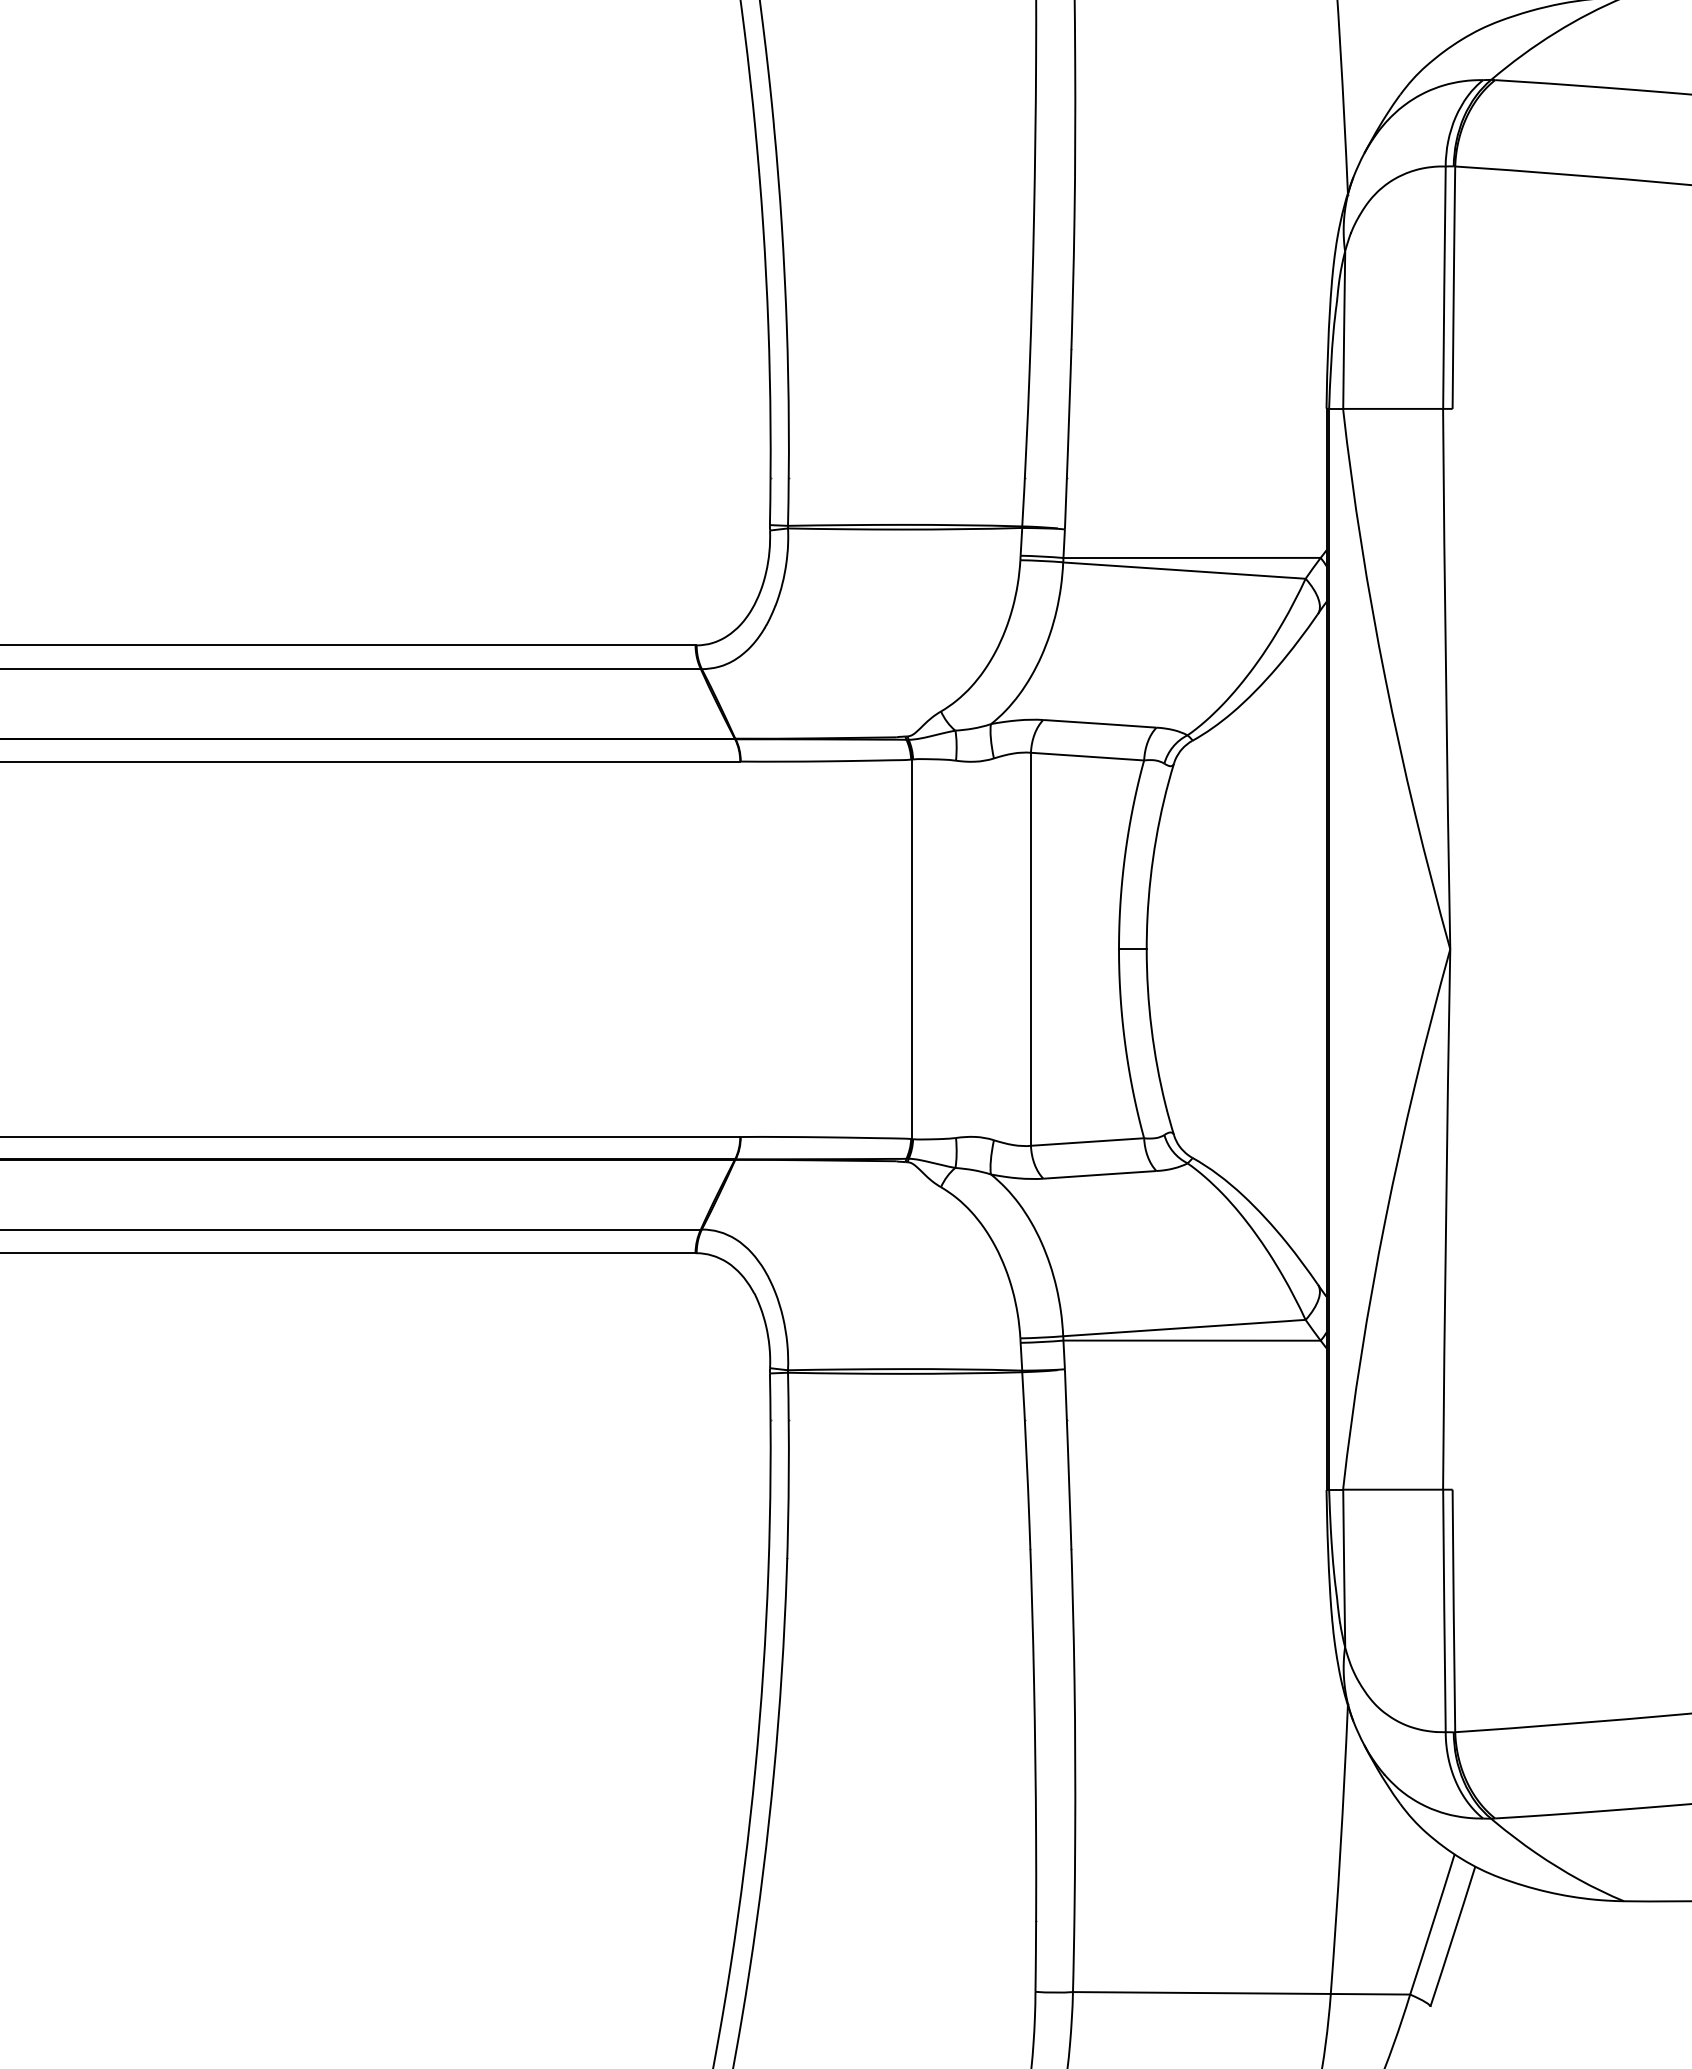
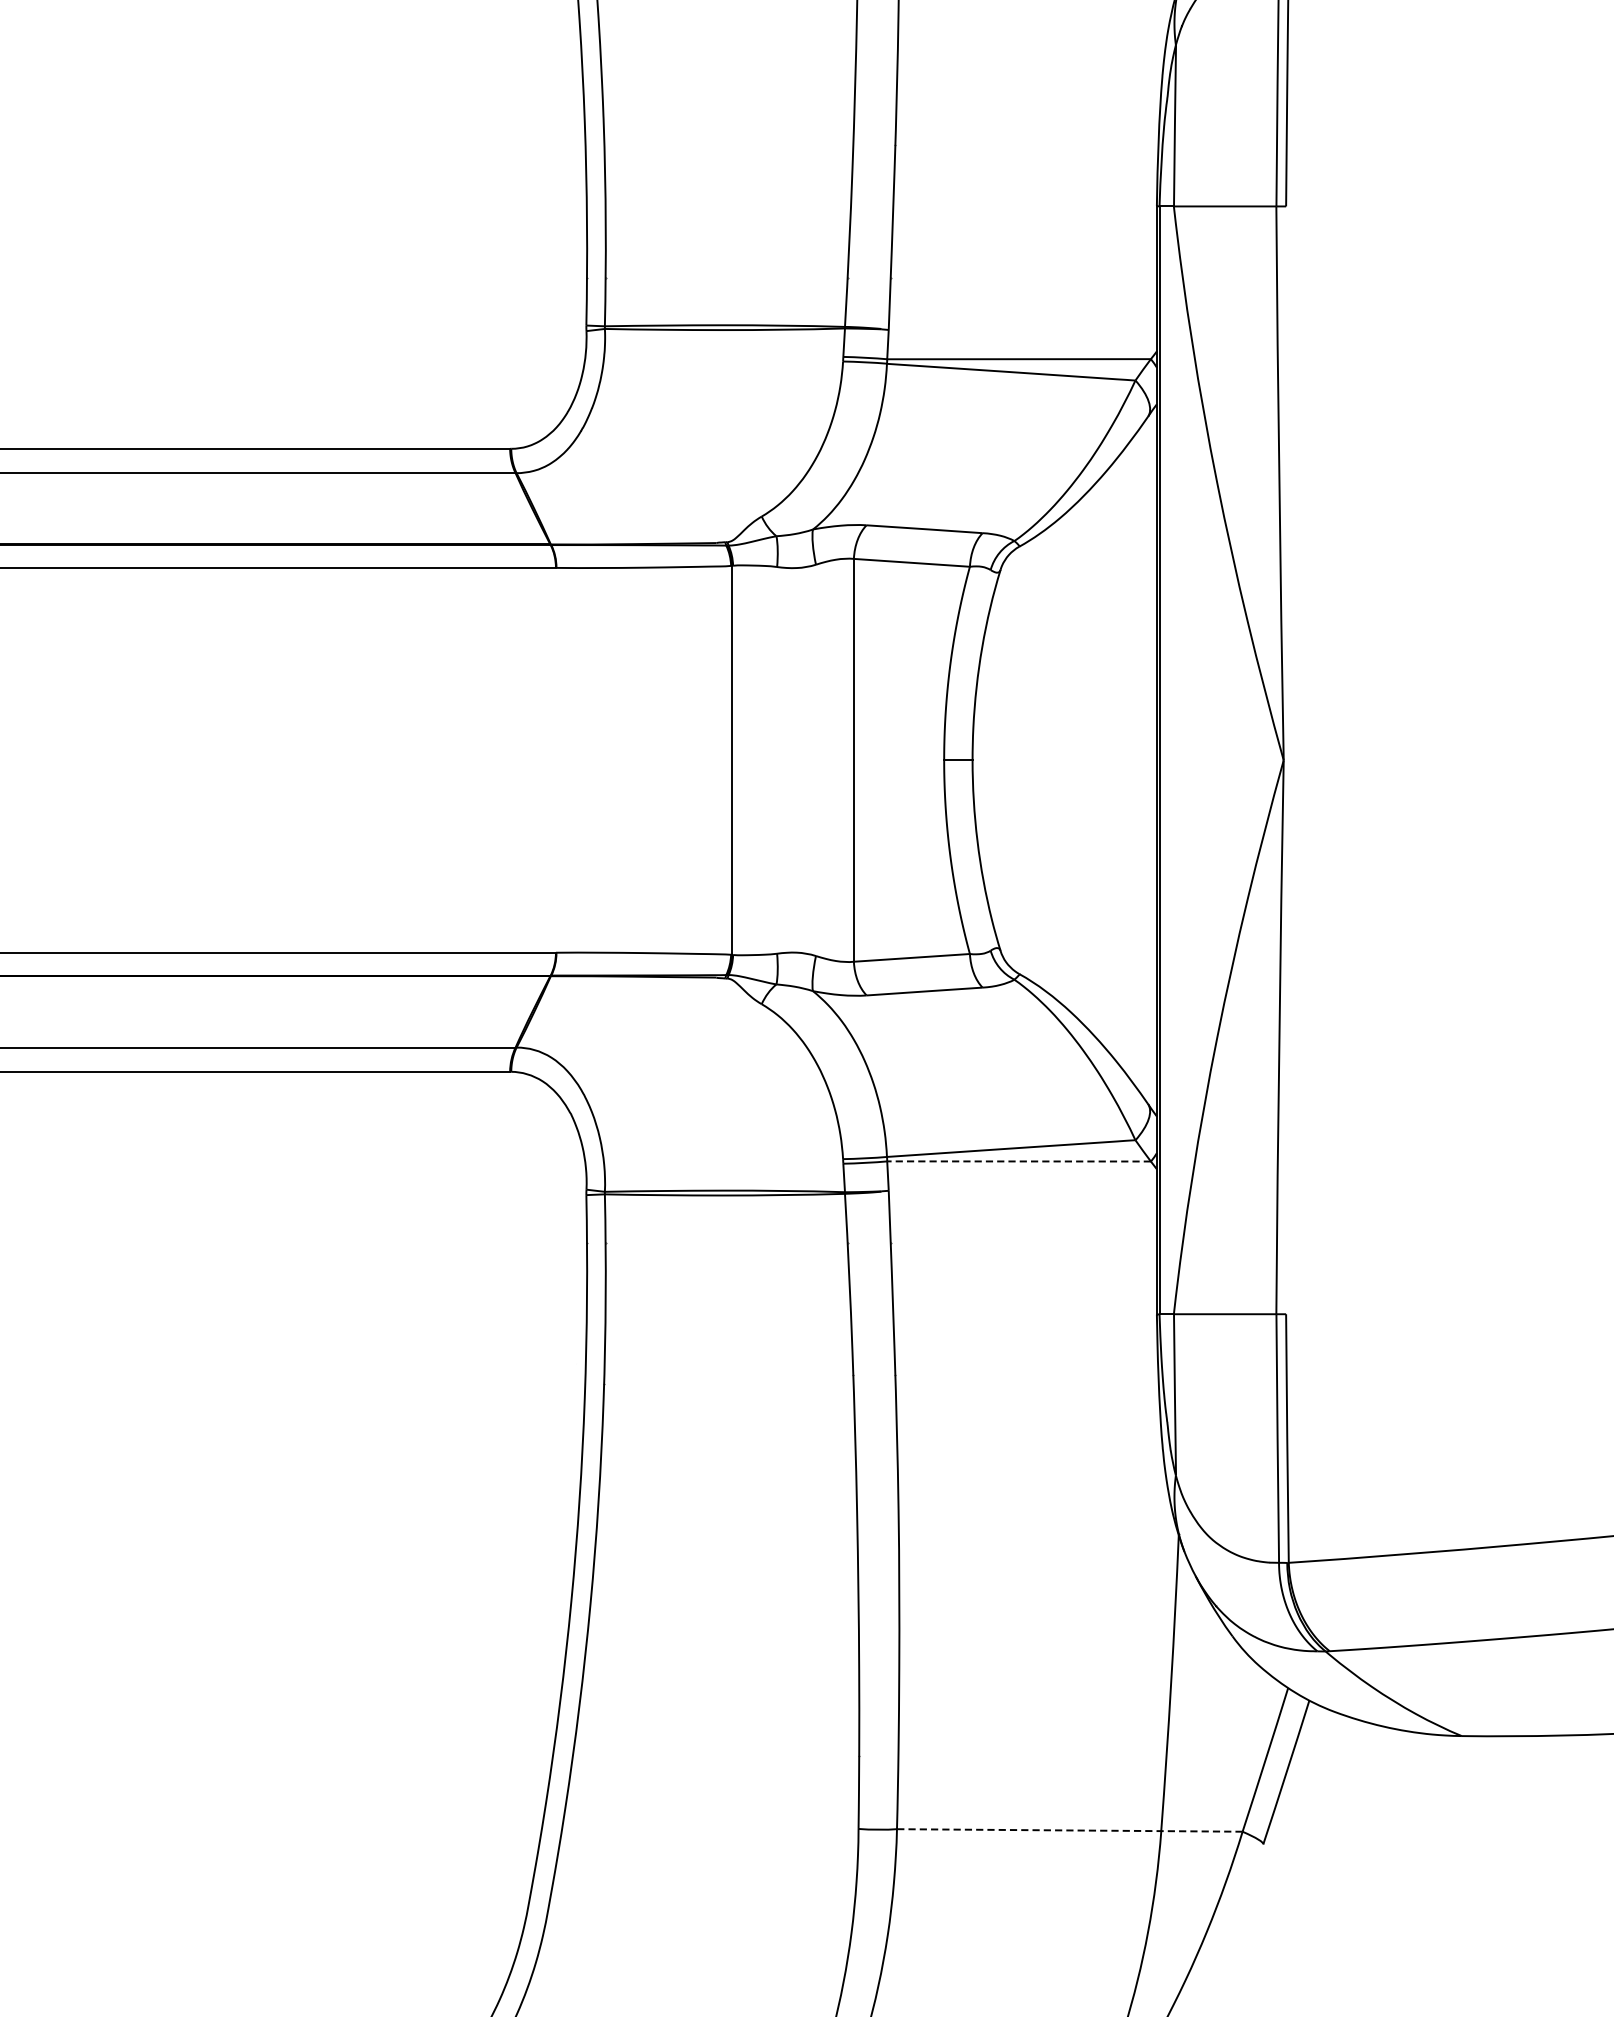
line: (1192, 1340) -> (1019, 1161), solid -> dashed
line: (1241, 1993) -> (1069, 1830), solid -> dashed

